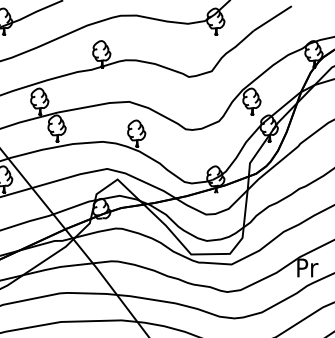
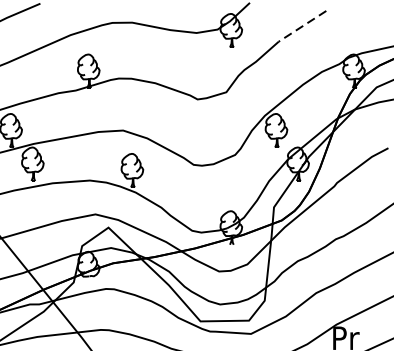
line: (272, 18) -> (302, 26), solid -> dashed

